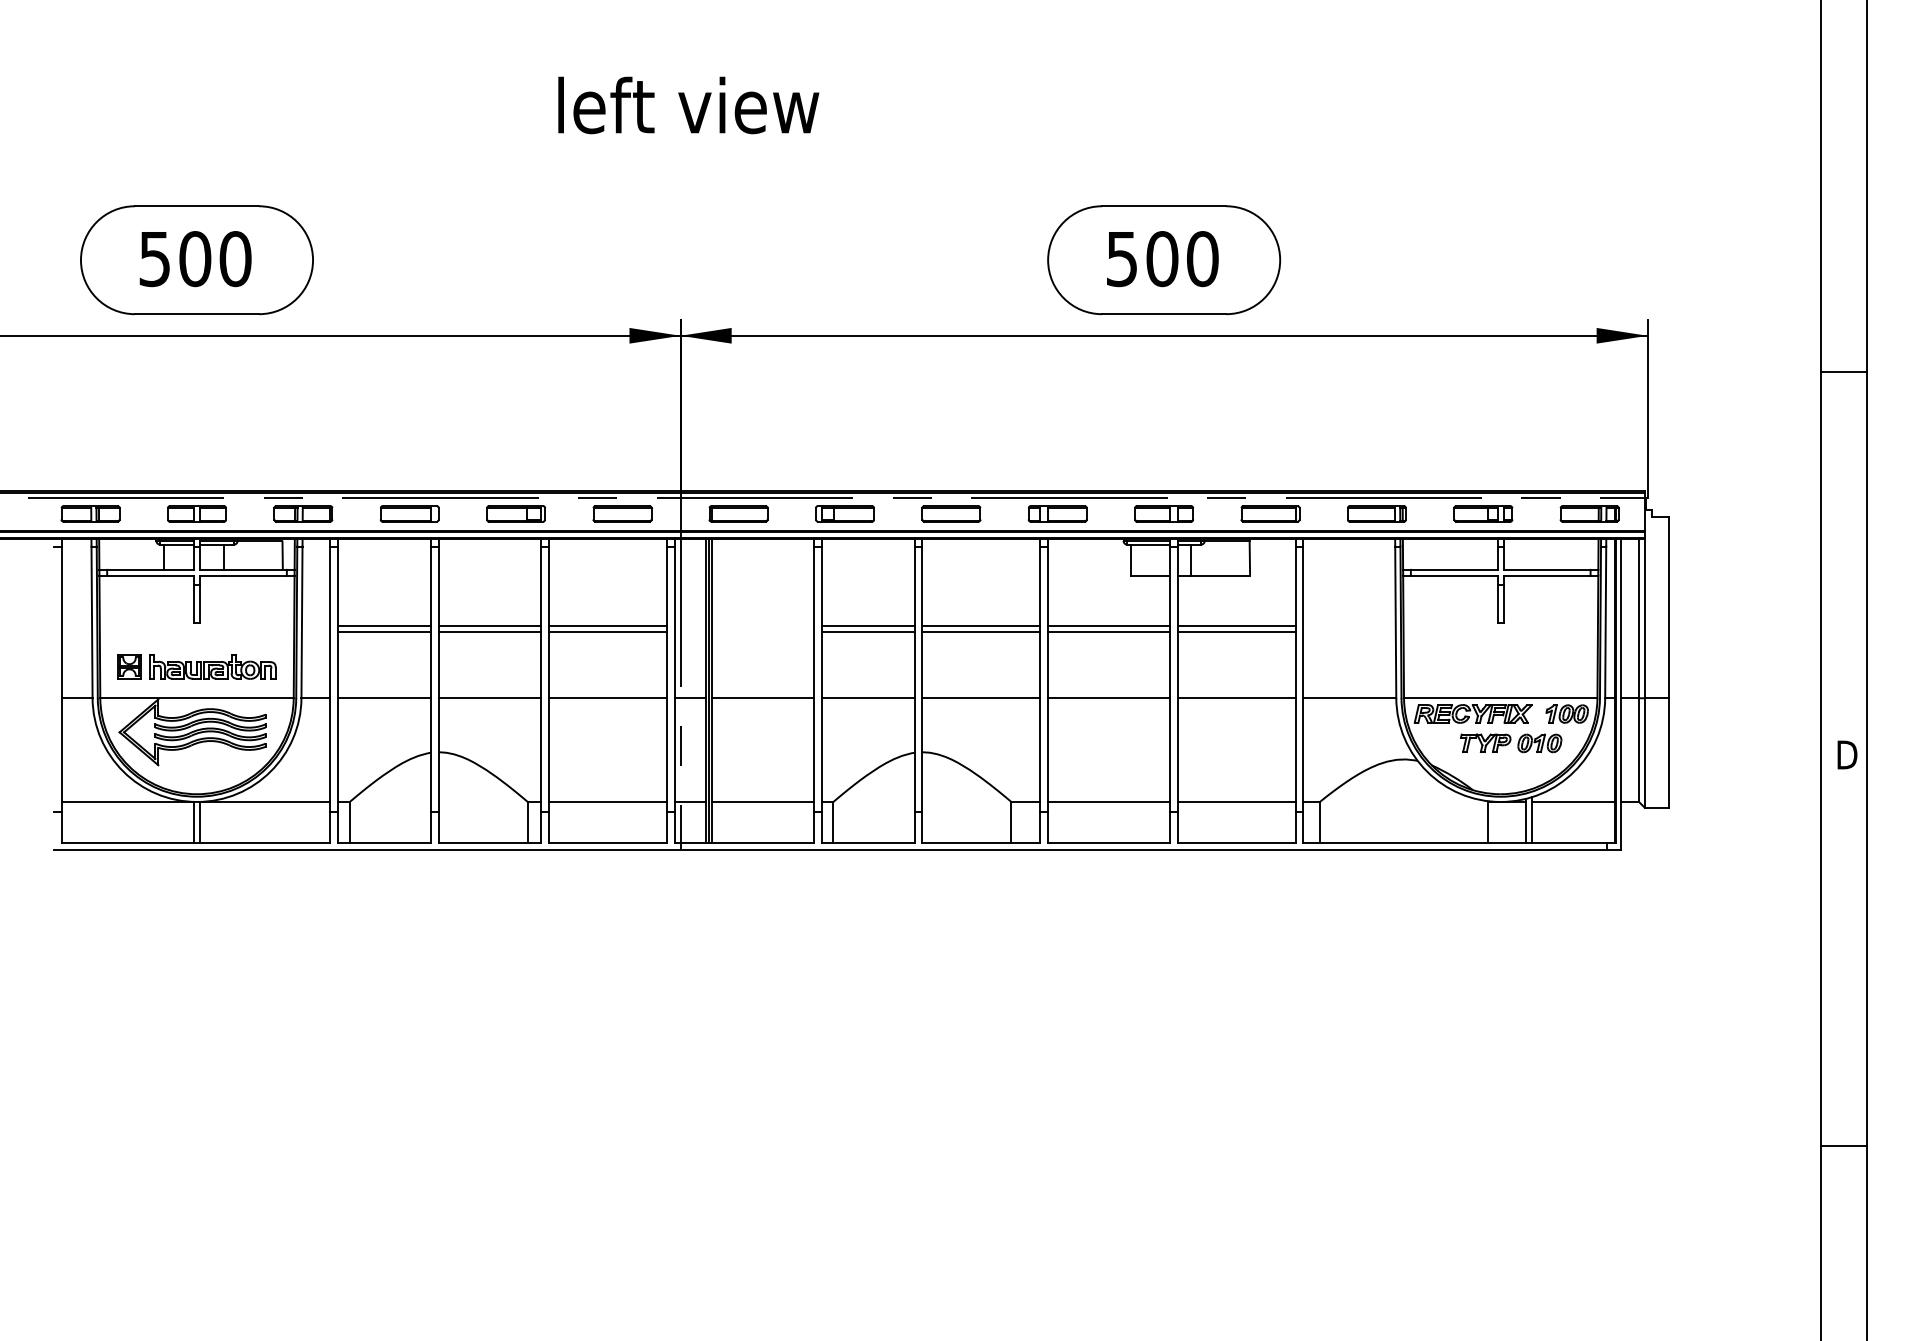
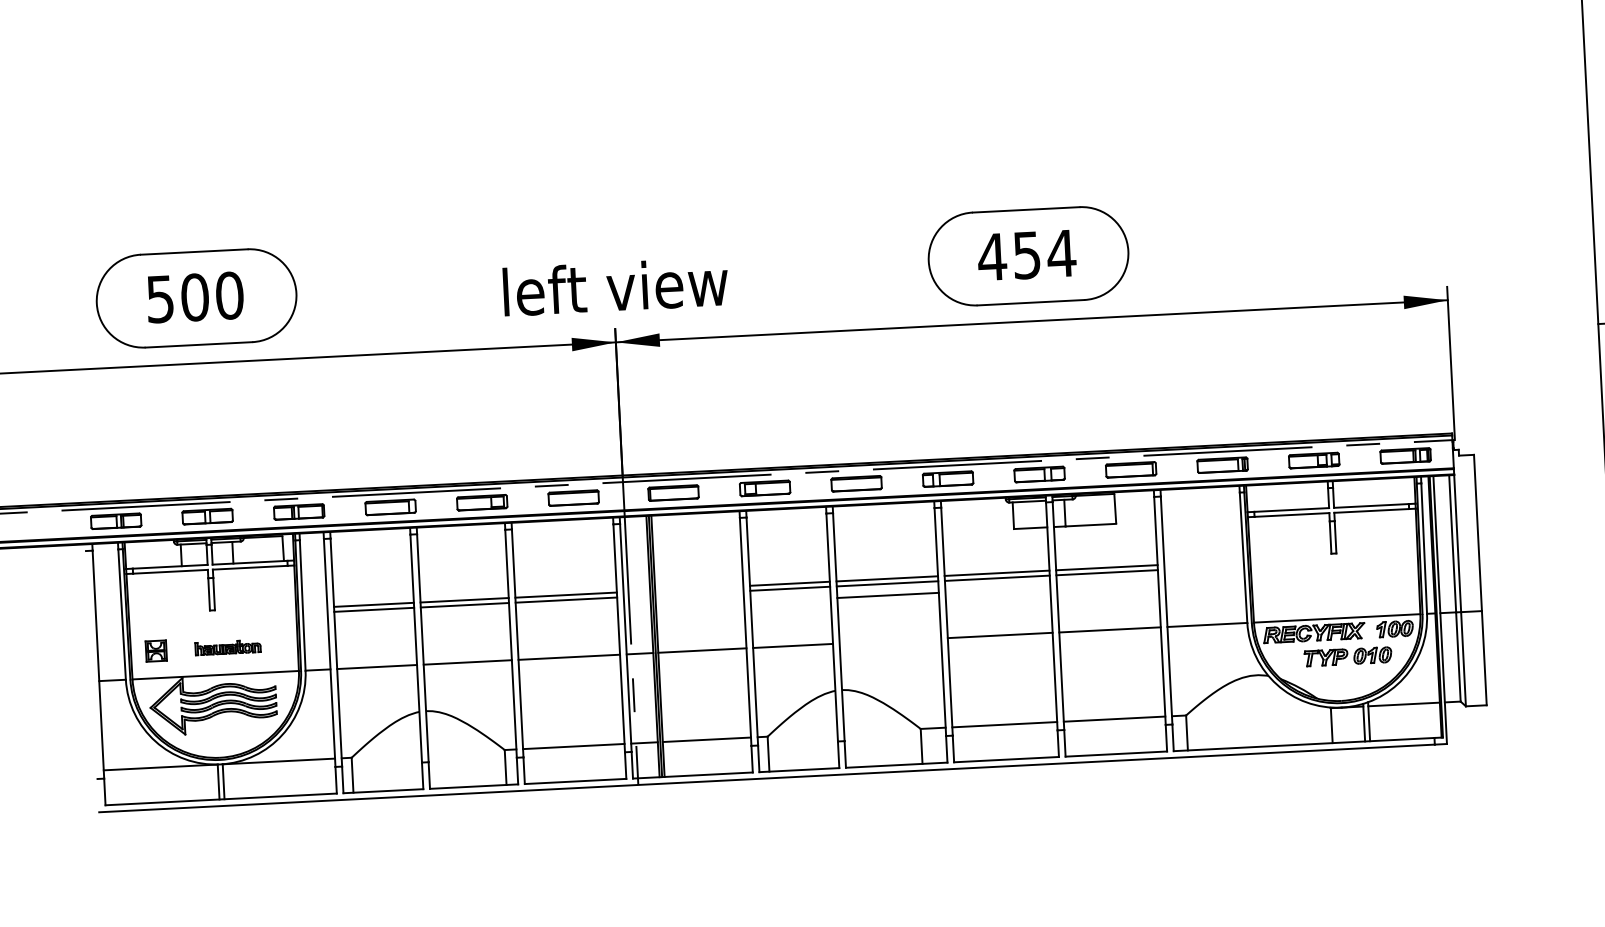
text: (688, 105) -> (615, 286), moved
text: (1162, 259) -> (1027, 255), 500 -> 454
part: (212, 666) -> (227, 647), size x0.6
line: (981, 698) -> (888, 595), moved

